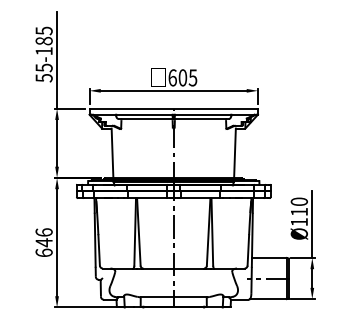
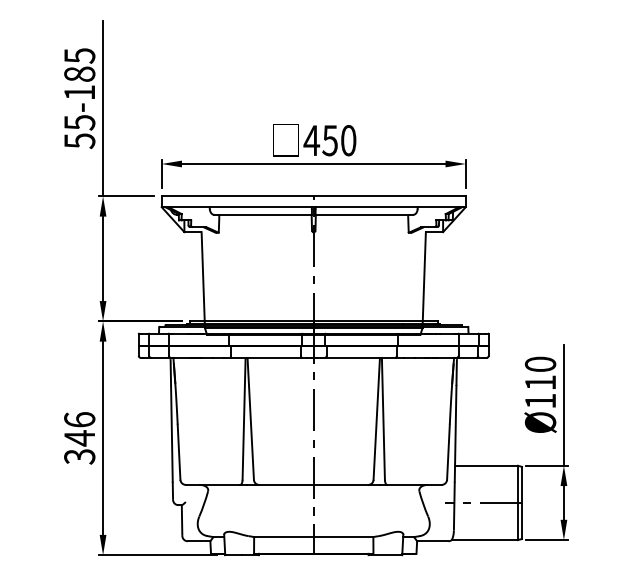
text: (182, 77) -> (329, 139), 605 -> 450
text: (43, 252) -> (78, 455), 646 -> 346

